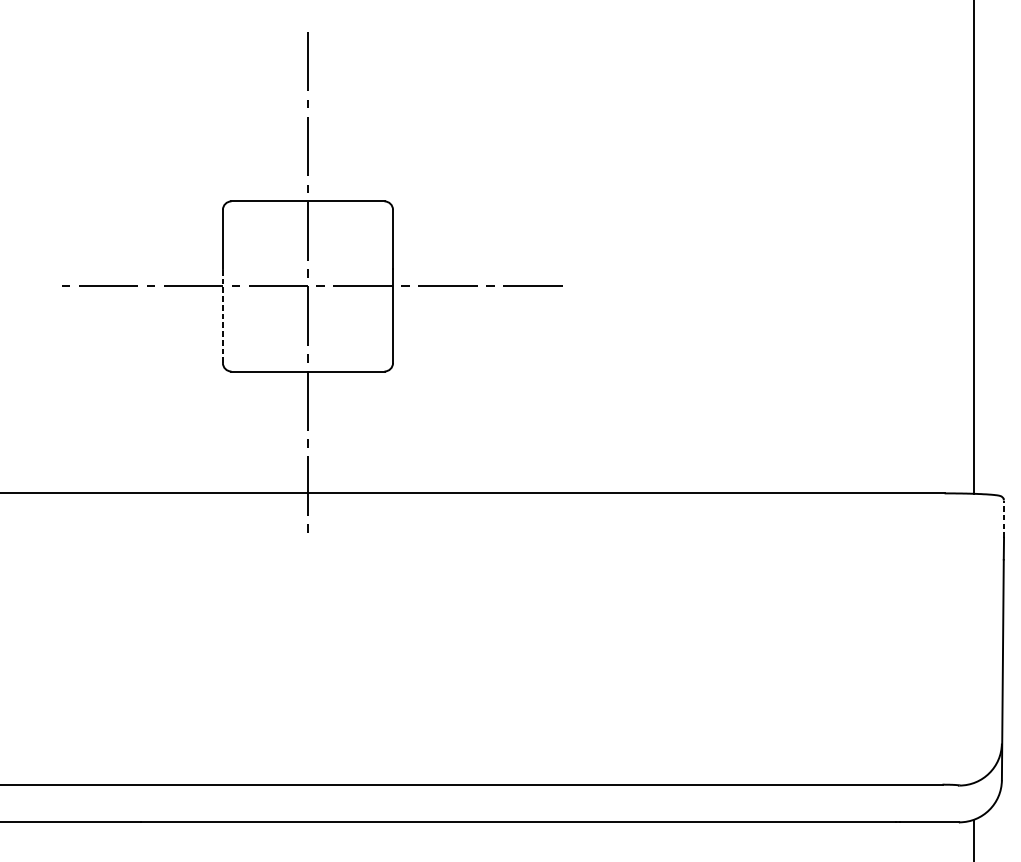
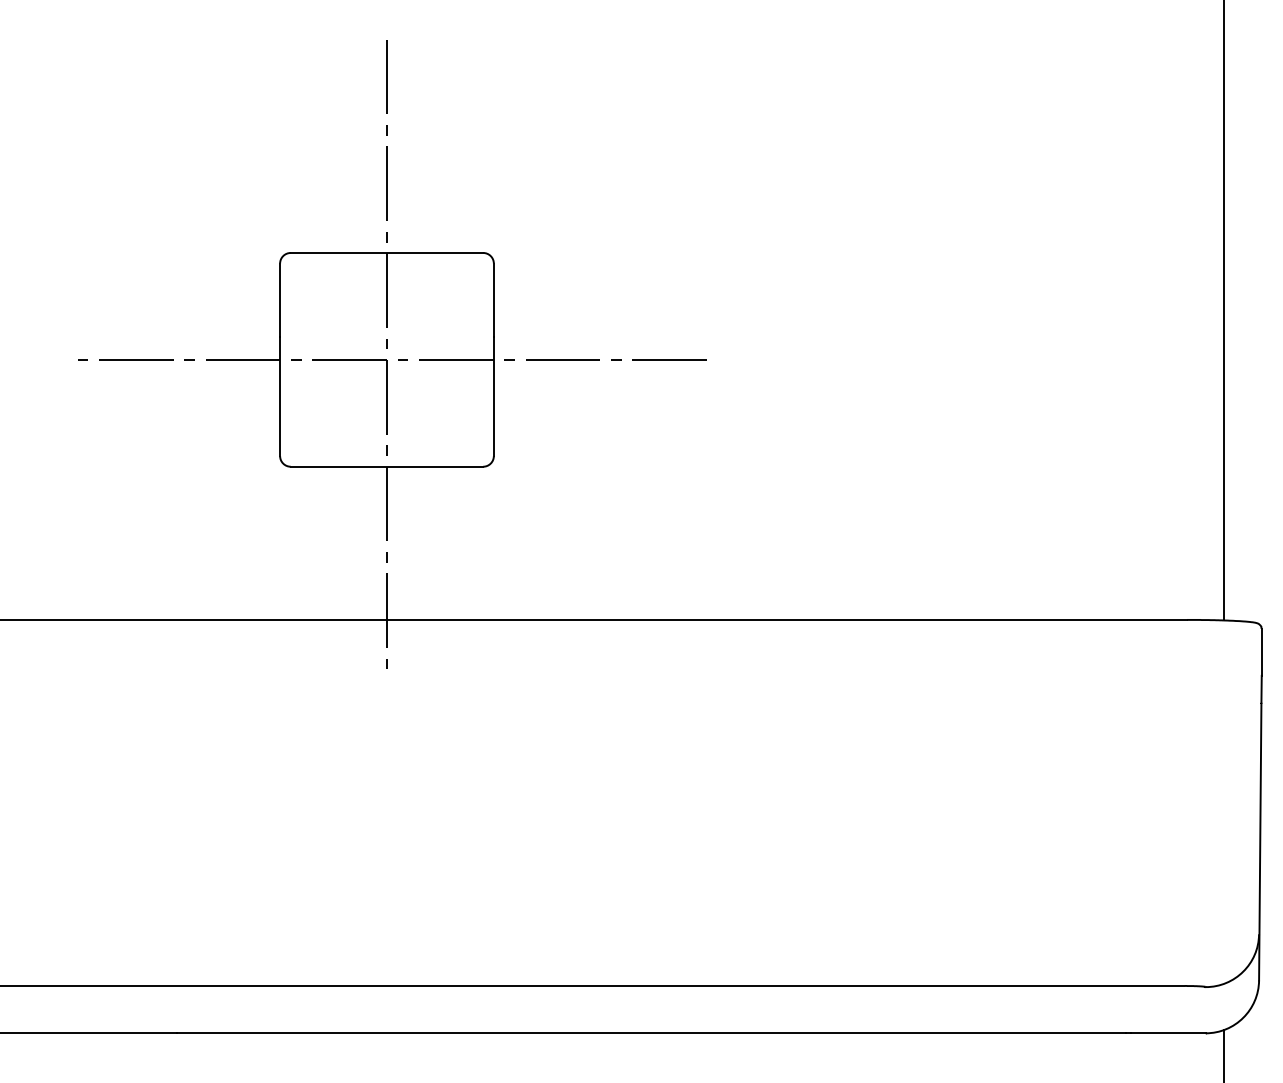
line: (223, 315) -> (280, 396), dashed -> solid
line: (1003, 518) -> (1261, 651), dashed -> solid

